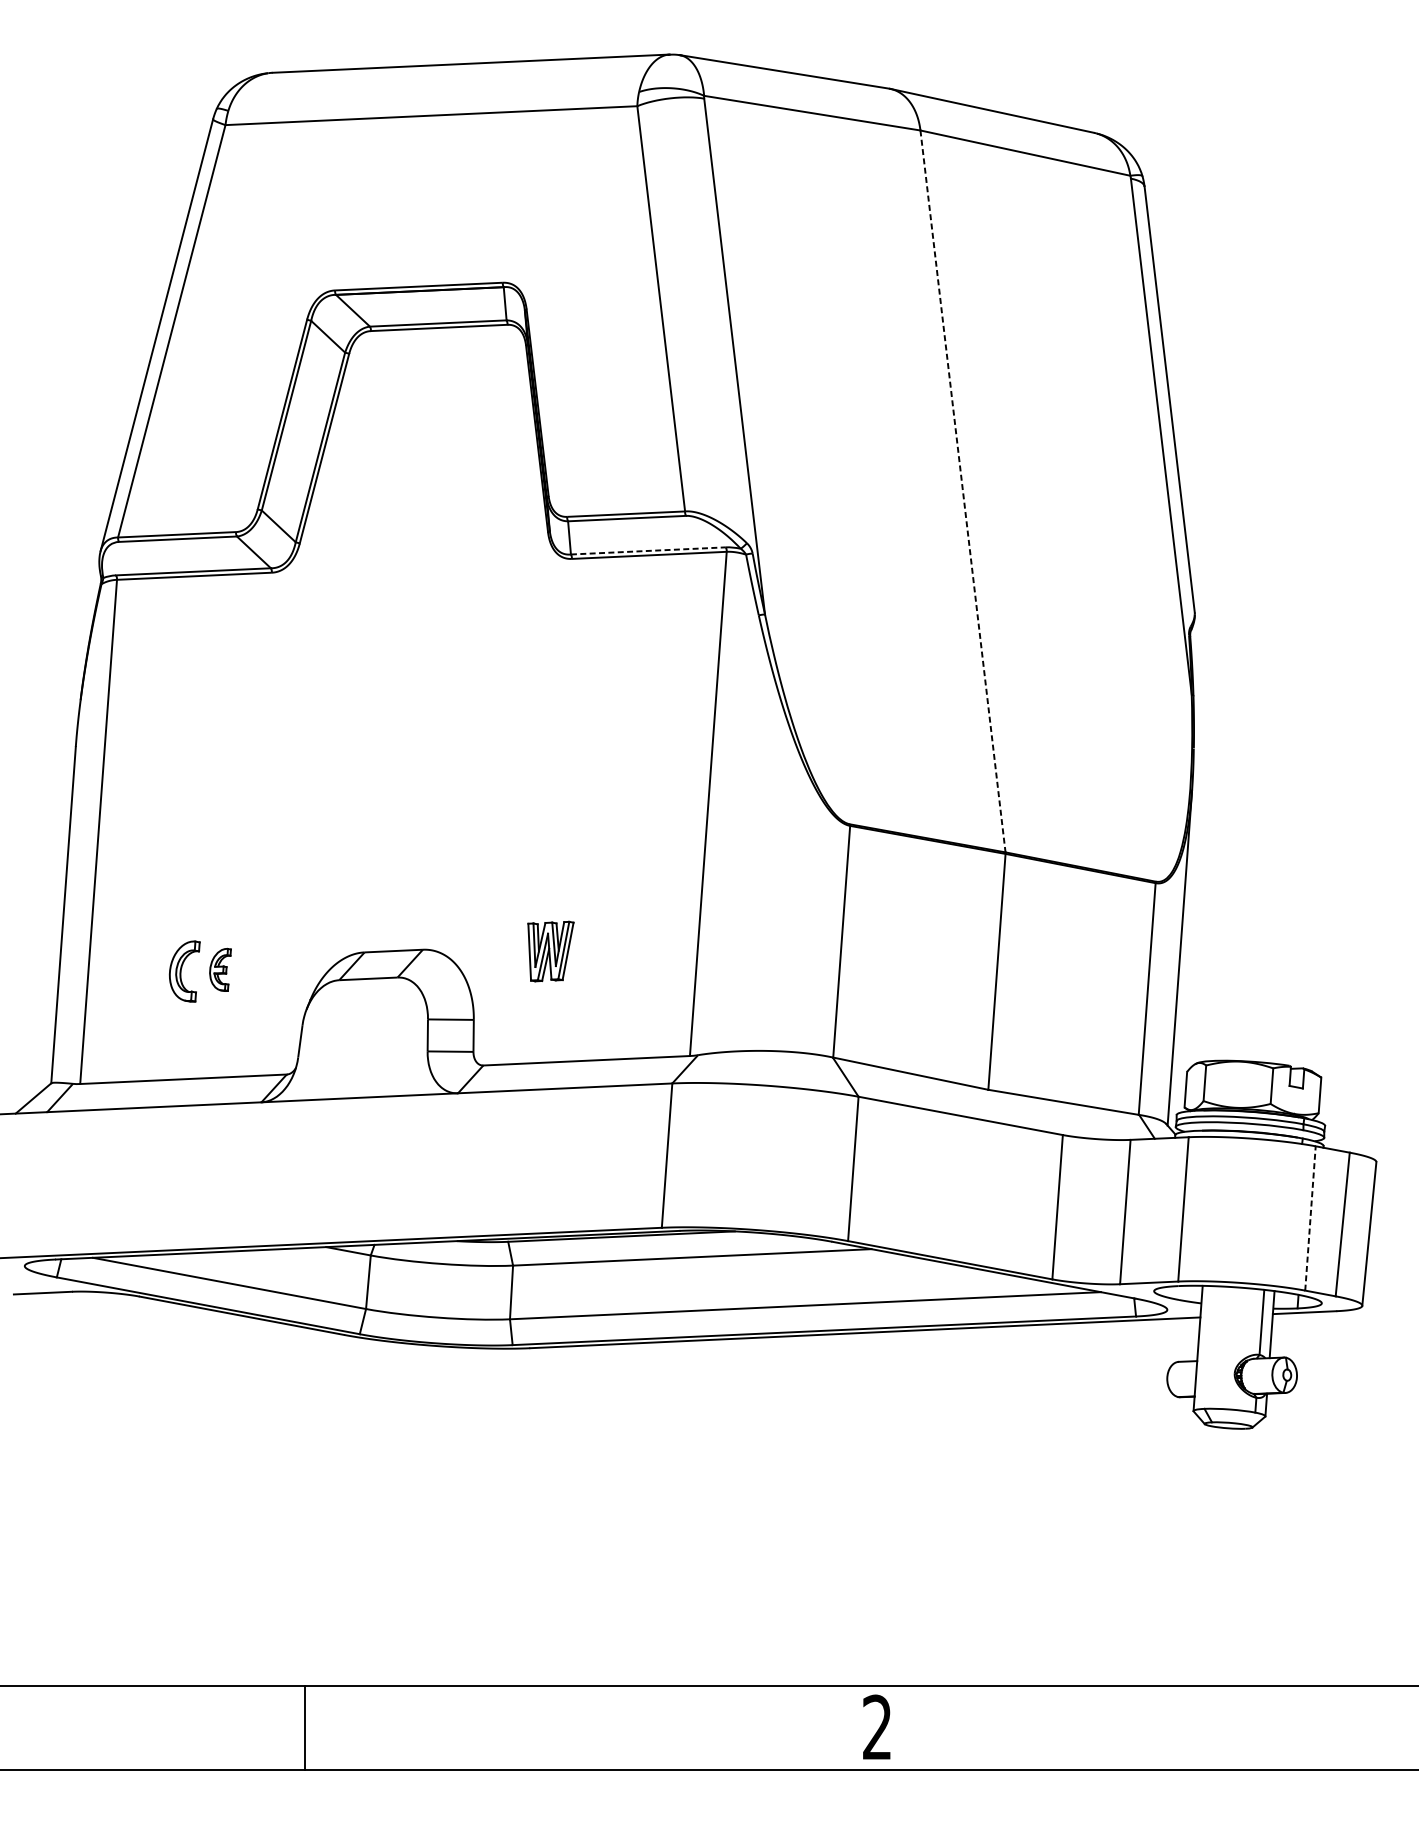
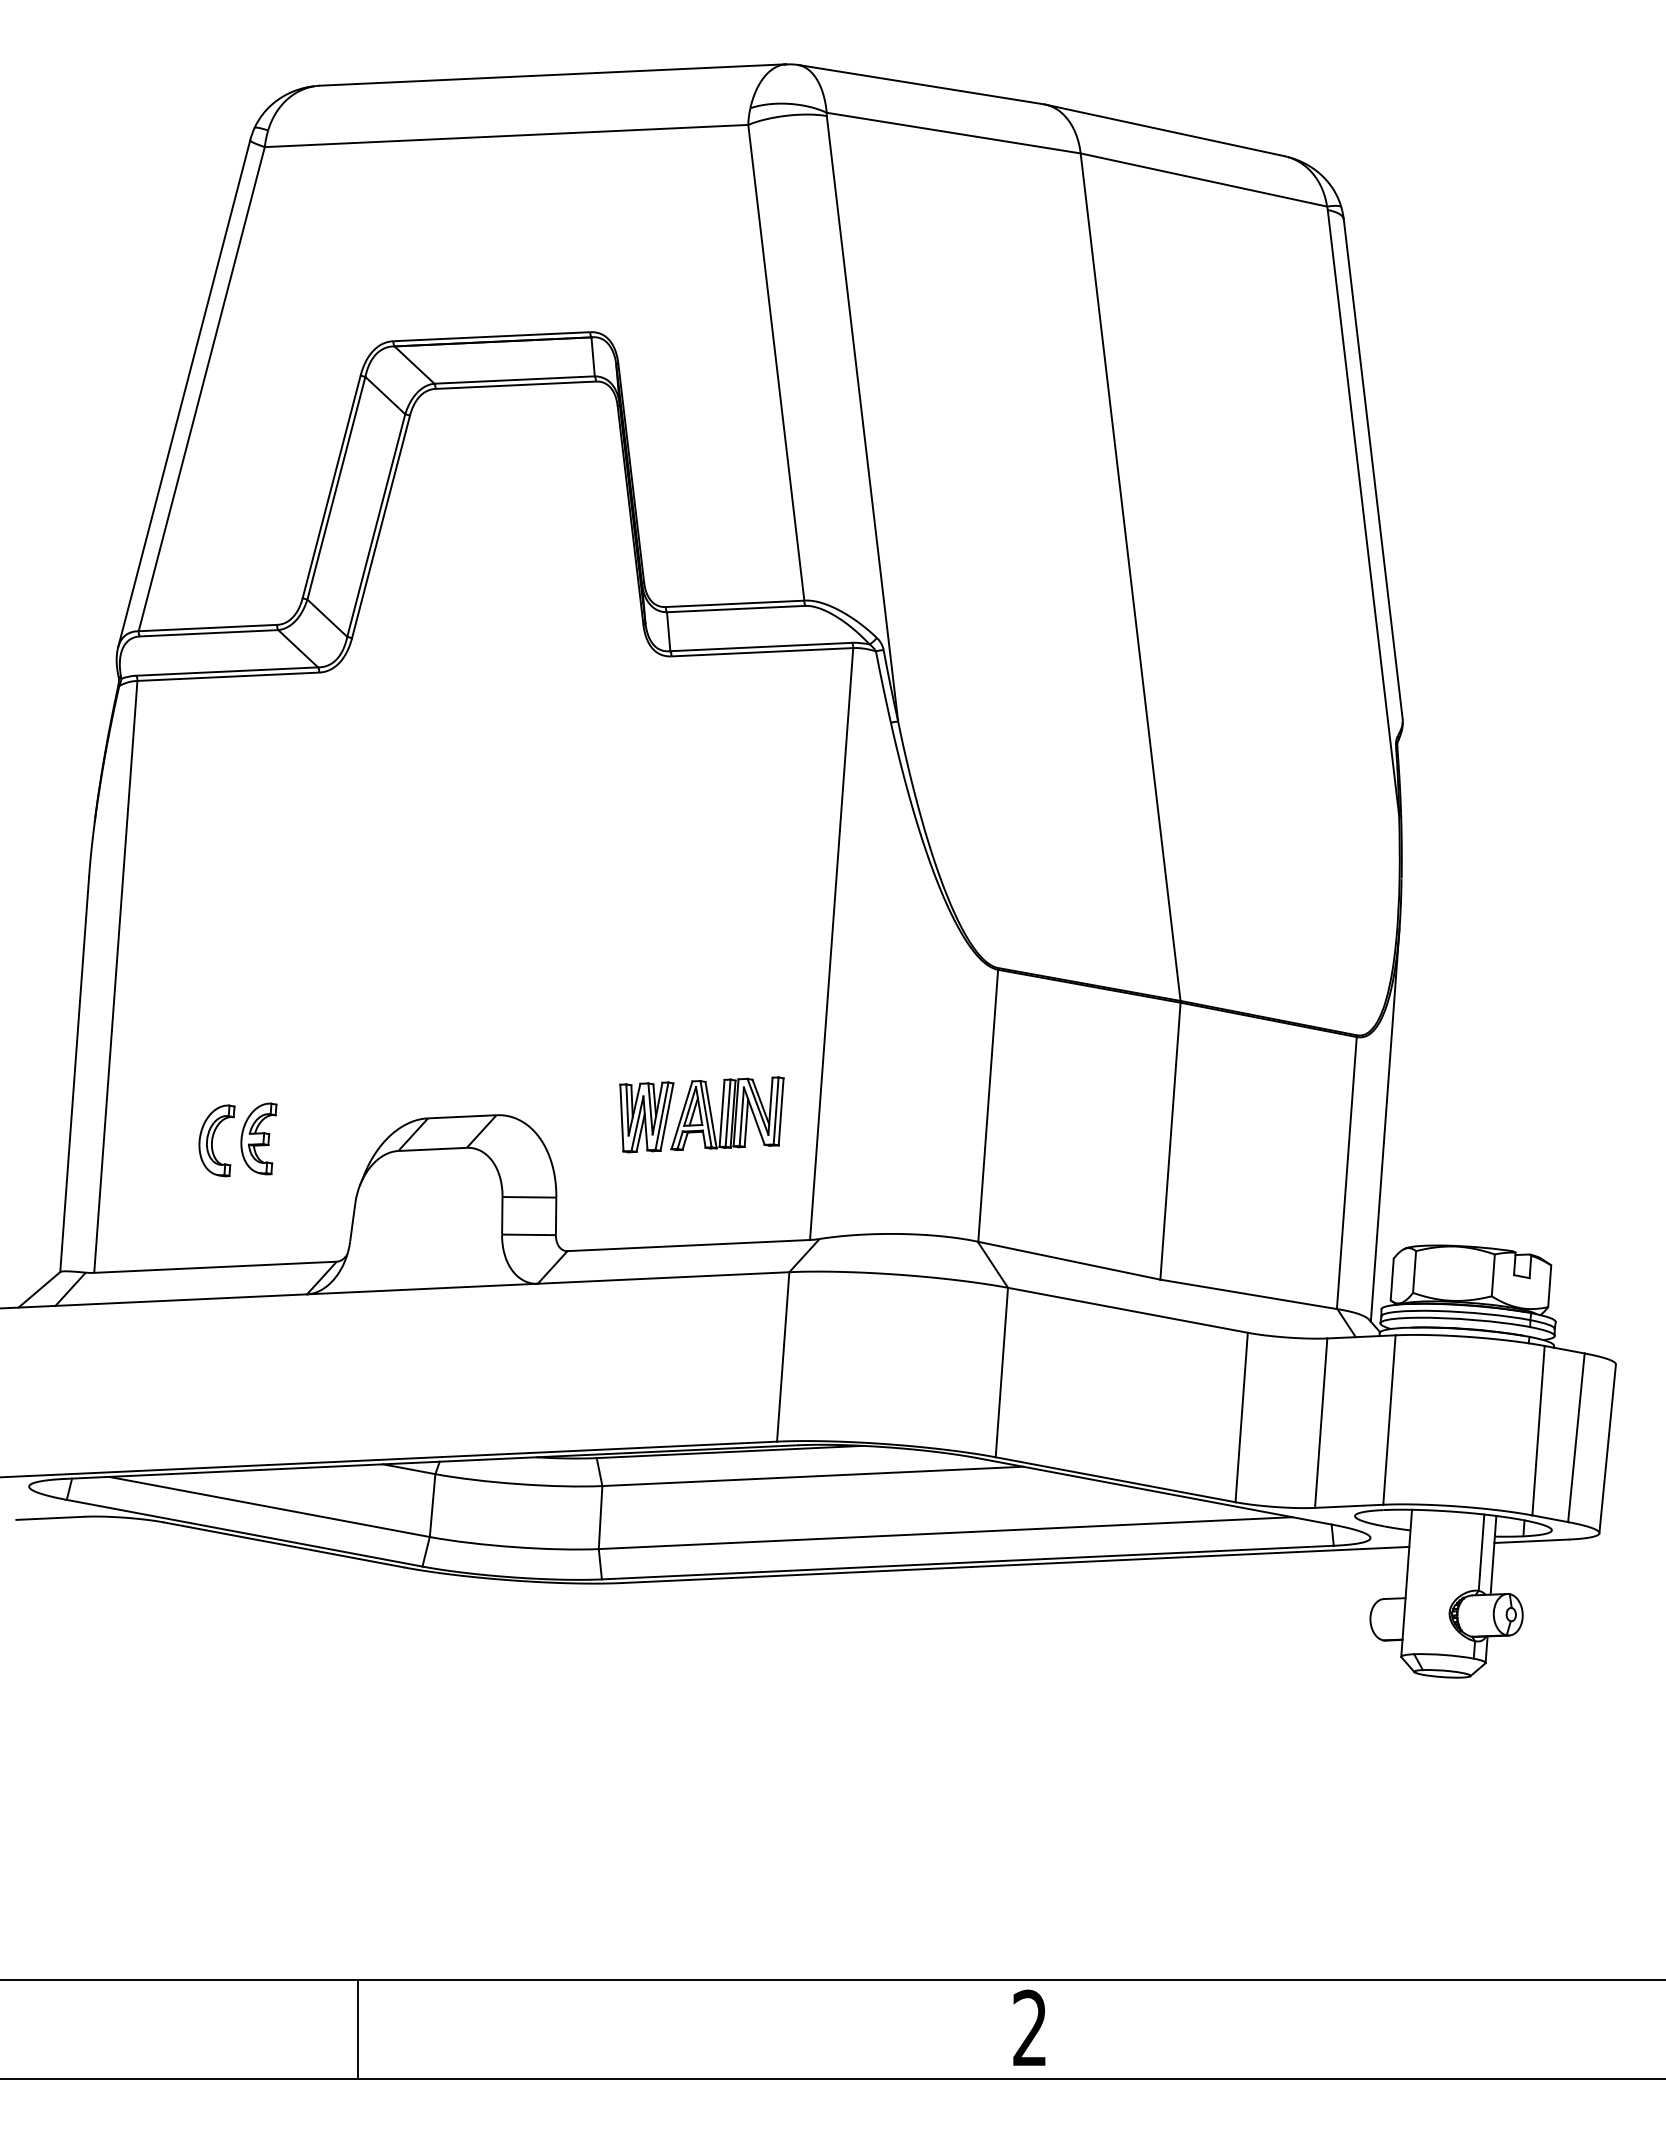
line: (962, 491) -> (1130, 577), dashed -> solid
line: (648, 551) -> (761, 647), dashed -> solid
part: (619, 948) -> (727, 1113), added
part: (220, 969) -> (258, 1138), size x1.43
line: (1310, 1218) -> (1538, 1430), dashed -> solid

